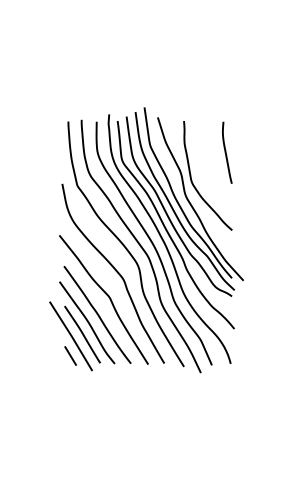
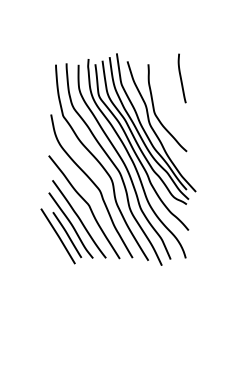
curve: (226, 152) -> (181, 78), moved
line: (70, 355) -> (57, 251), removed

